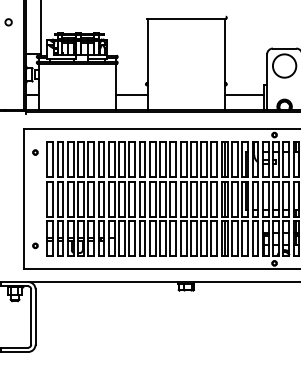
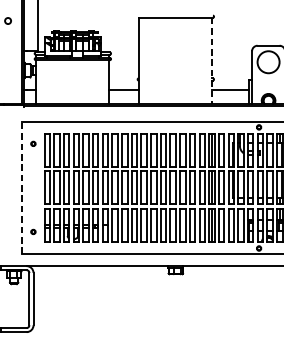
line: (225, 64) -> (212, 60), solid -> dashed
line: (23, 199) -> (22, 188), solid -> dashed

